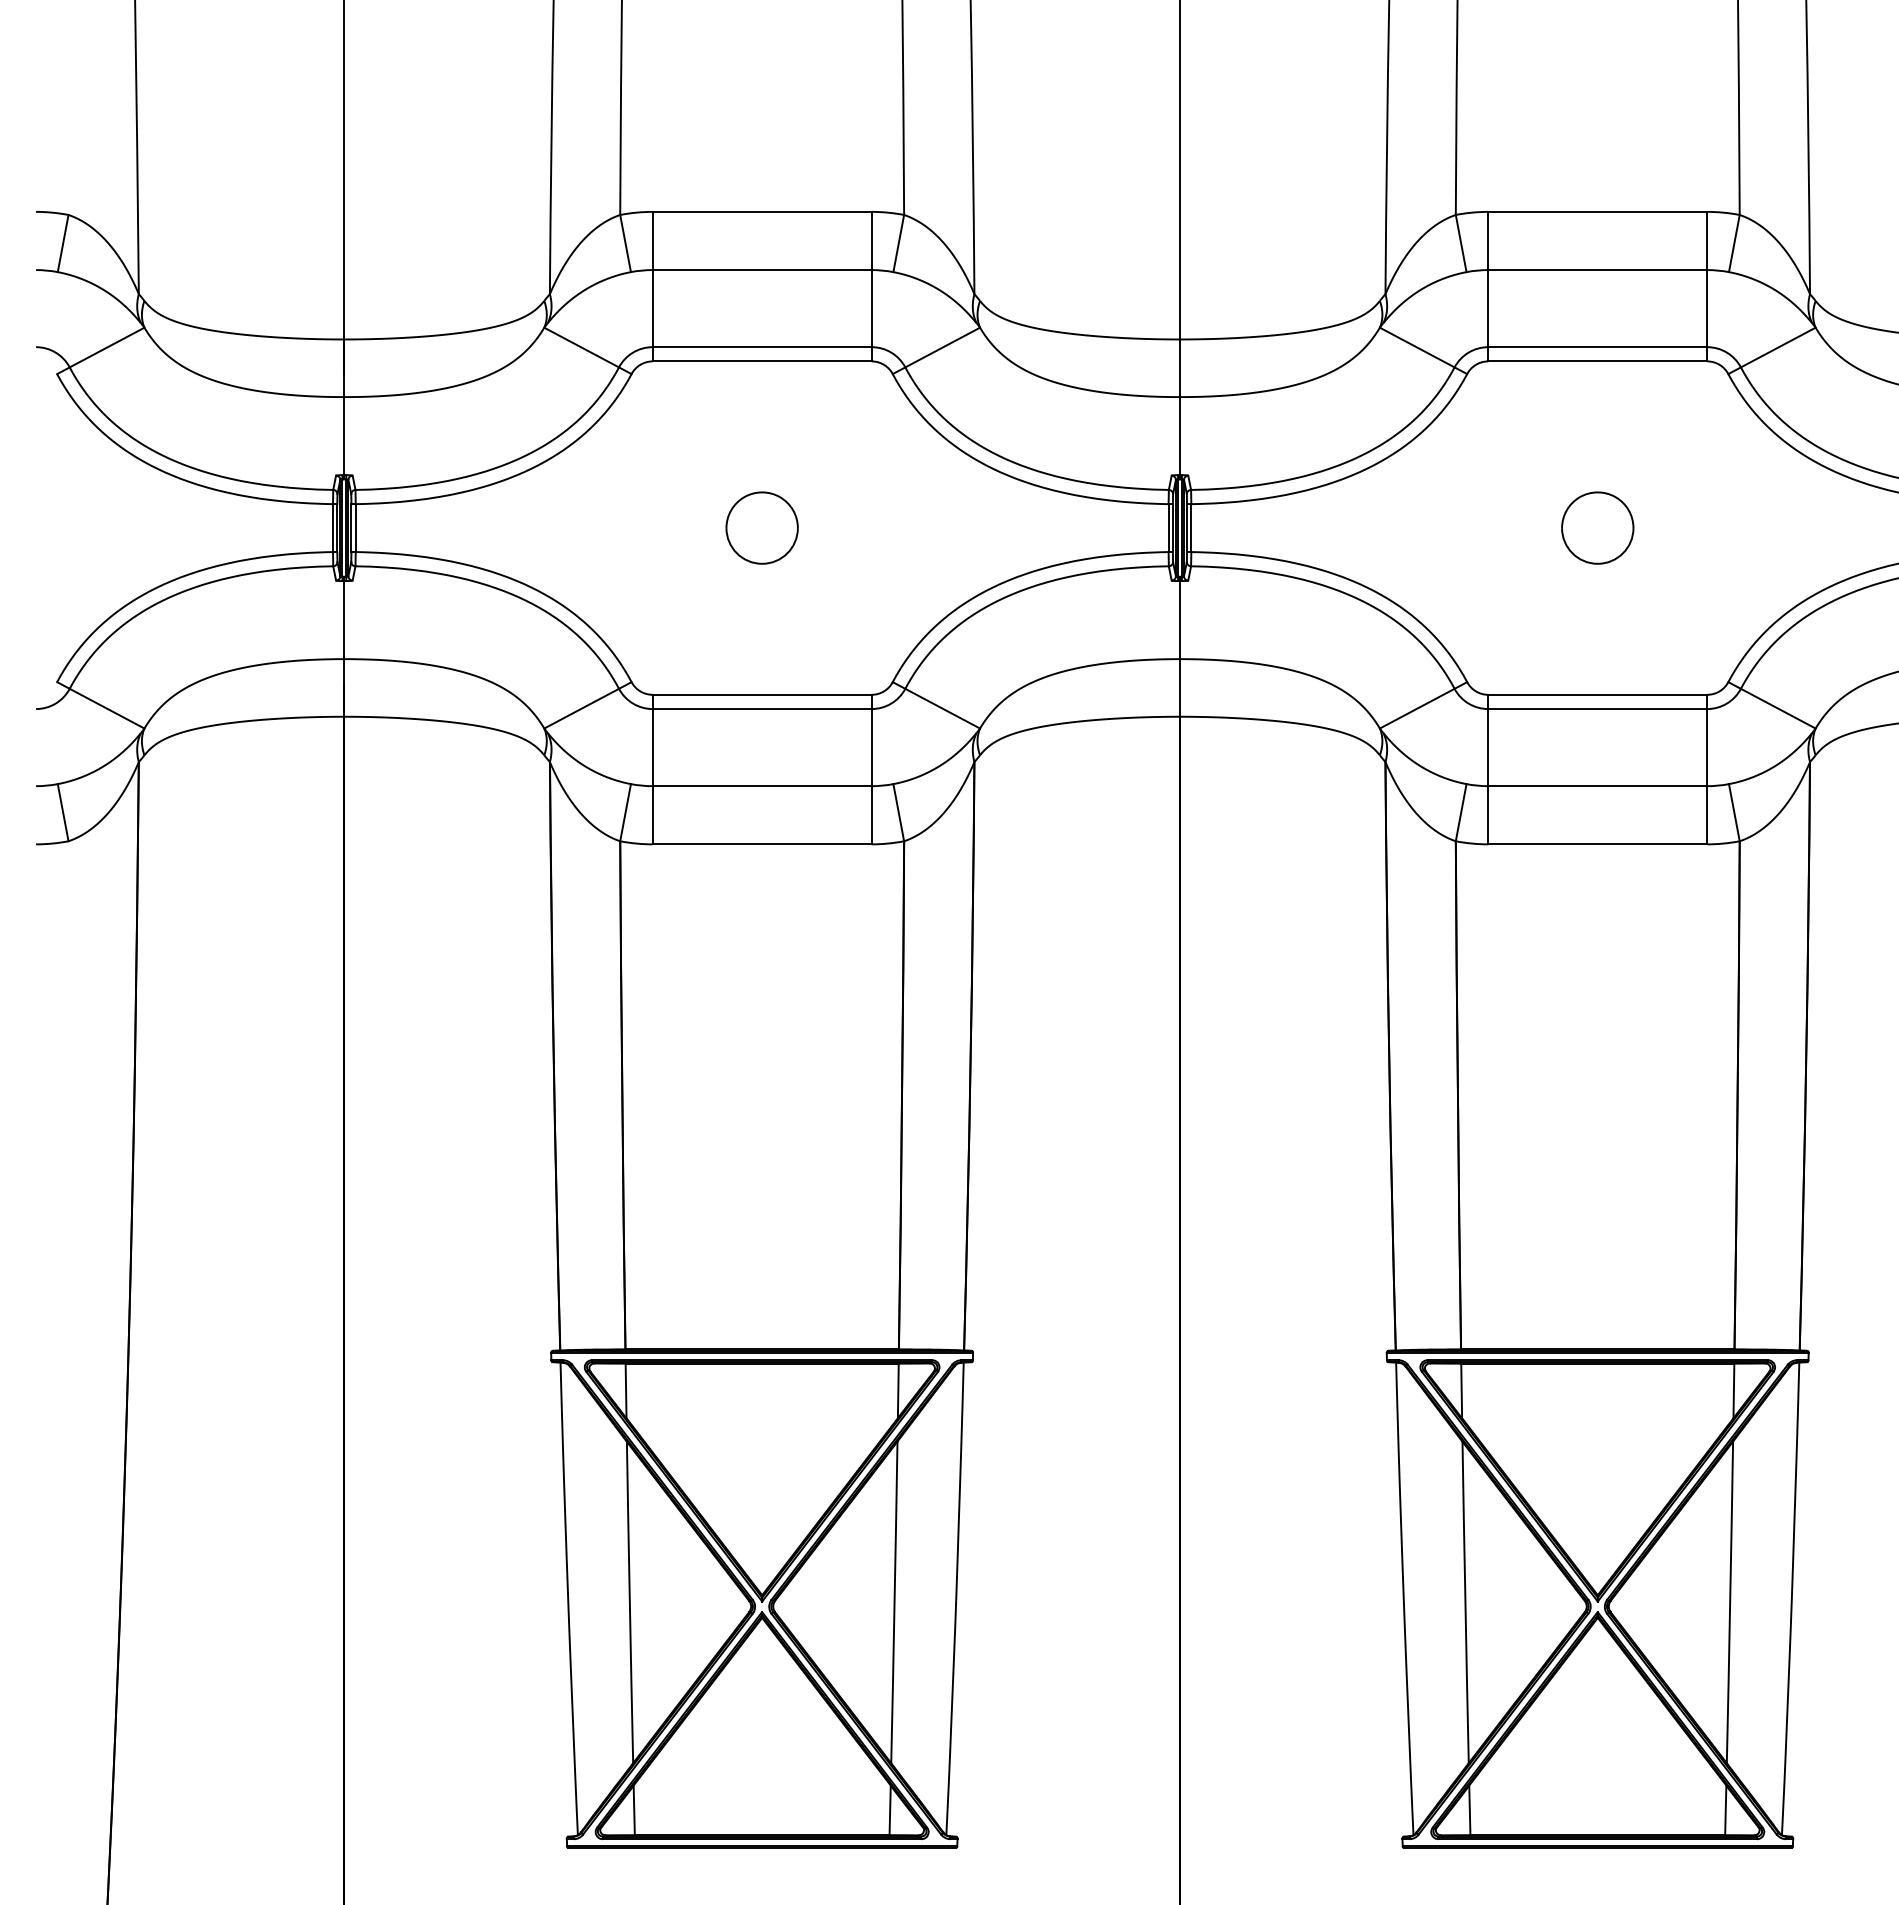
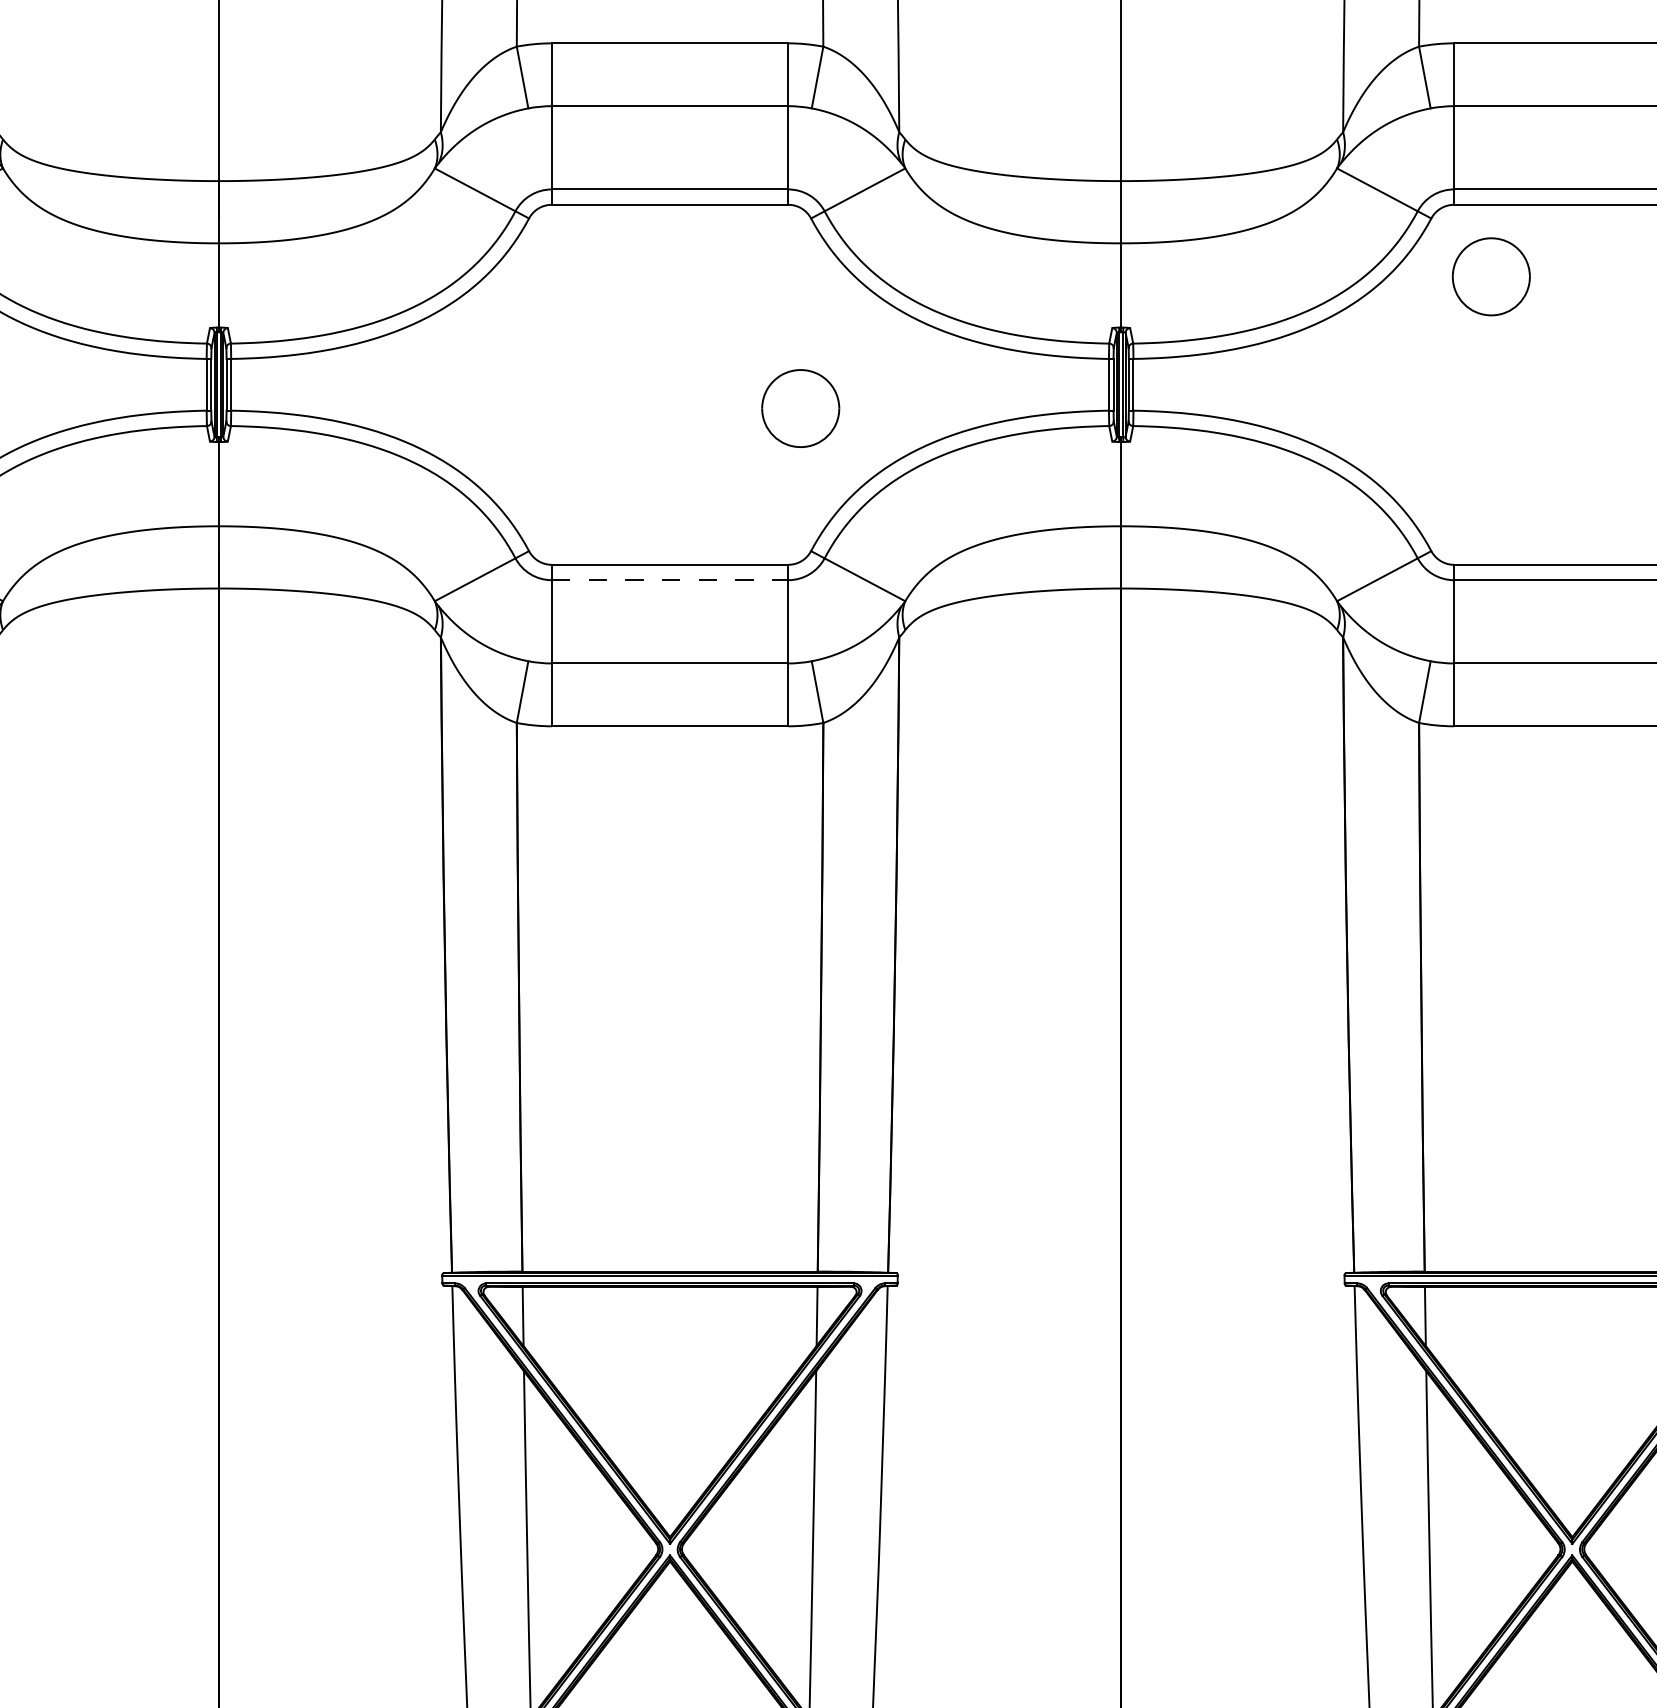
part: (761, 527) -> (800, 407), moved
part: (1597, 527) -> (1491, 276), moved
line: (762, 709) -> (670, 580), solid -> dashed

